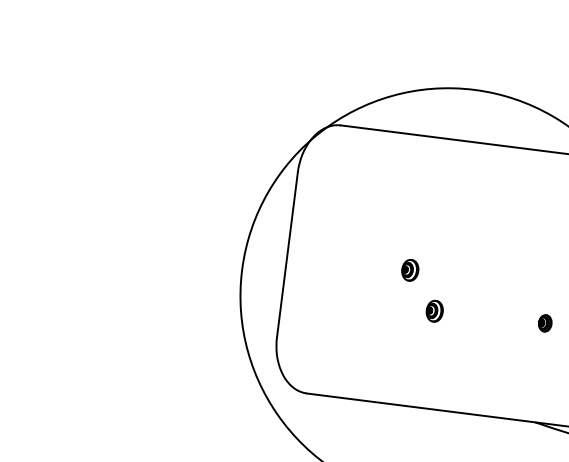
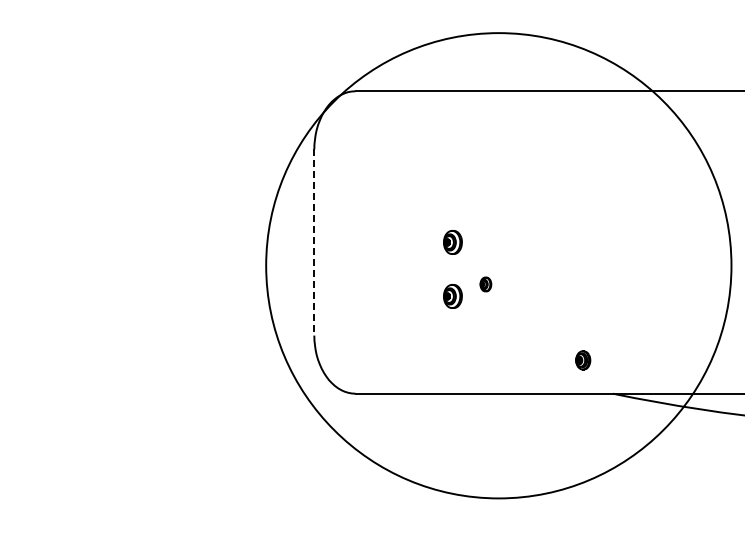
line: (287, 255) -> (314, 243), solid -> dashed
part: (434, 311) -> (485, 284), size x0.6
part: (403, 318) -> (452, 296), added
part: (545, 323) -> (583, 360), moved

